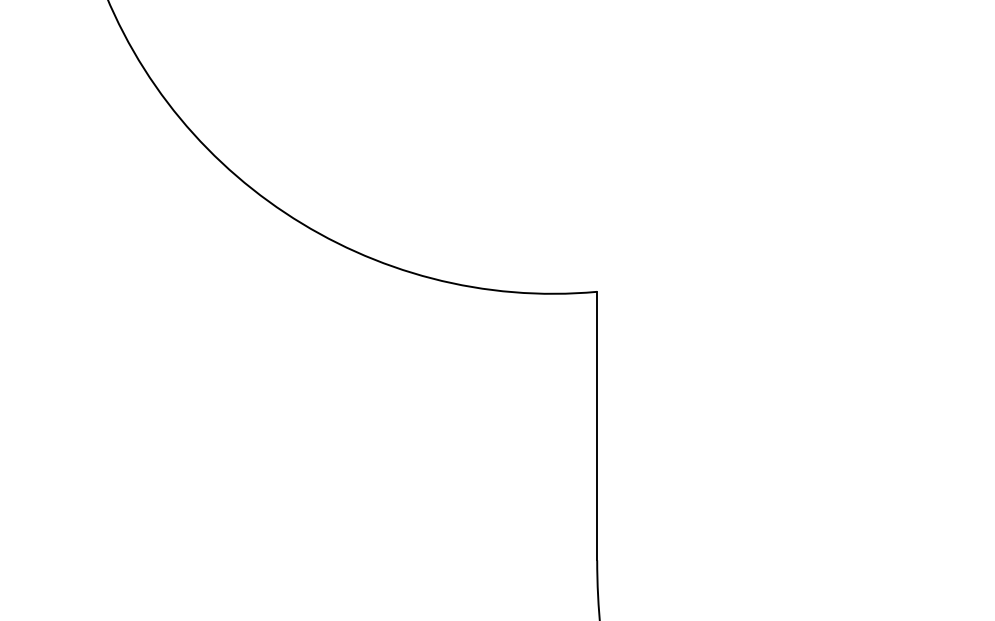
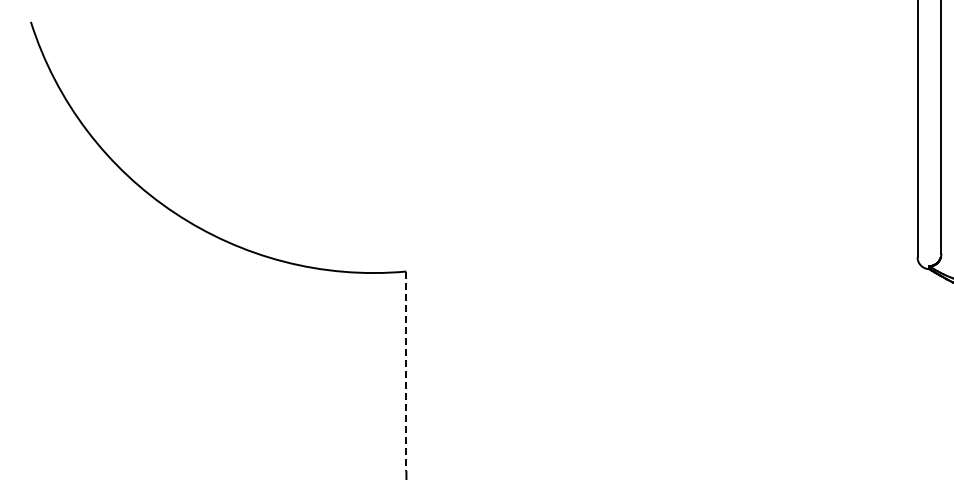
line: (597, 426) -> (406, 371), solid -> dashed

